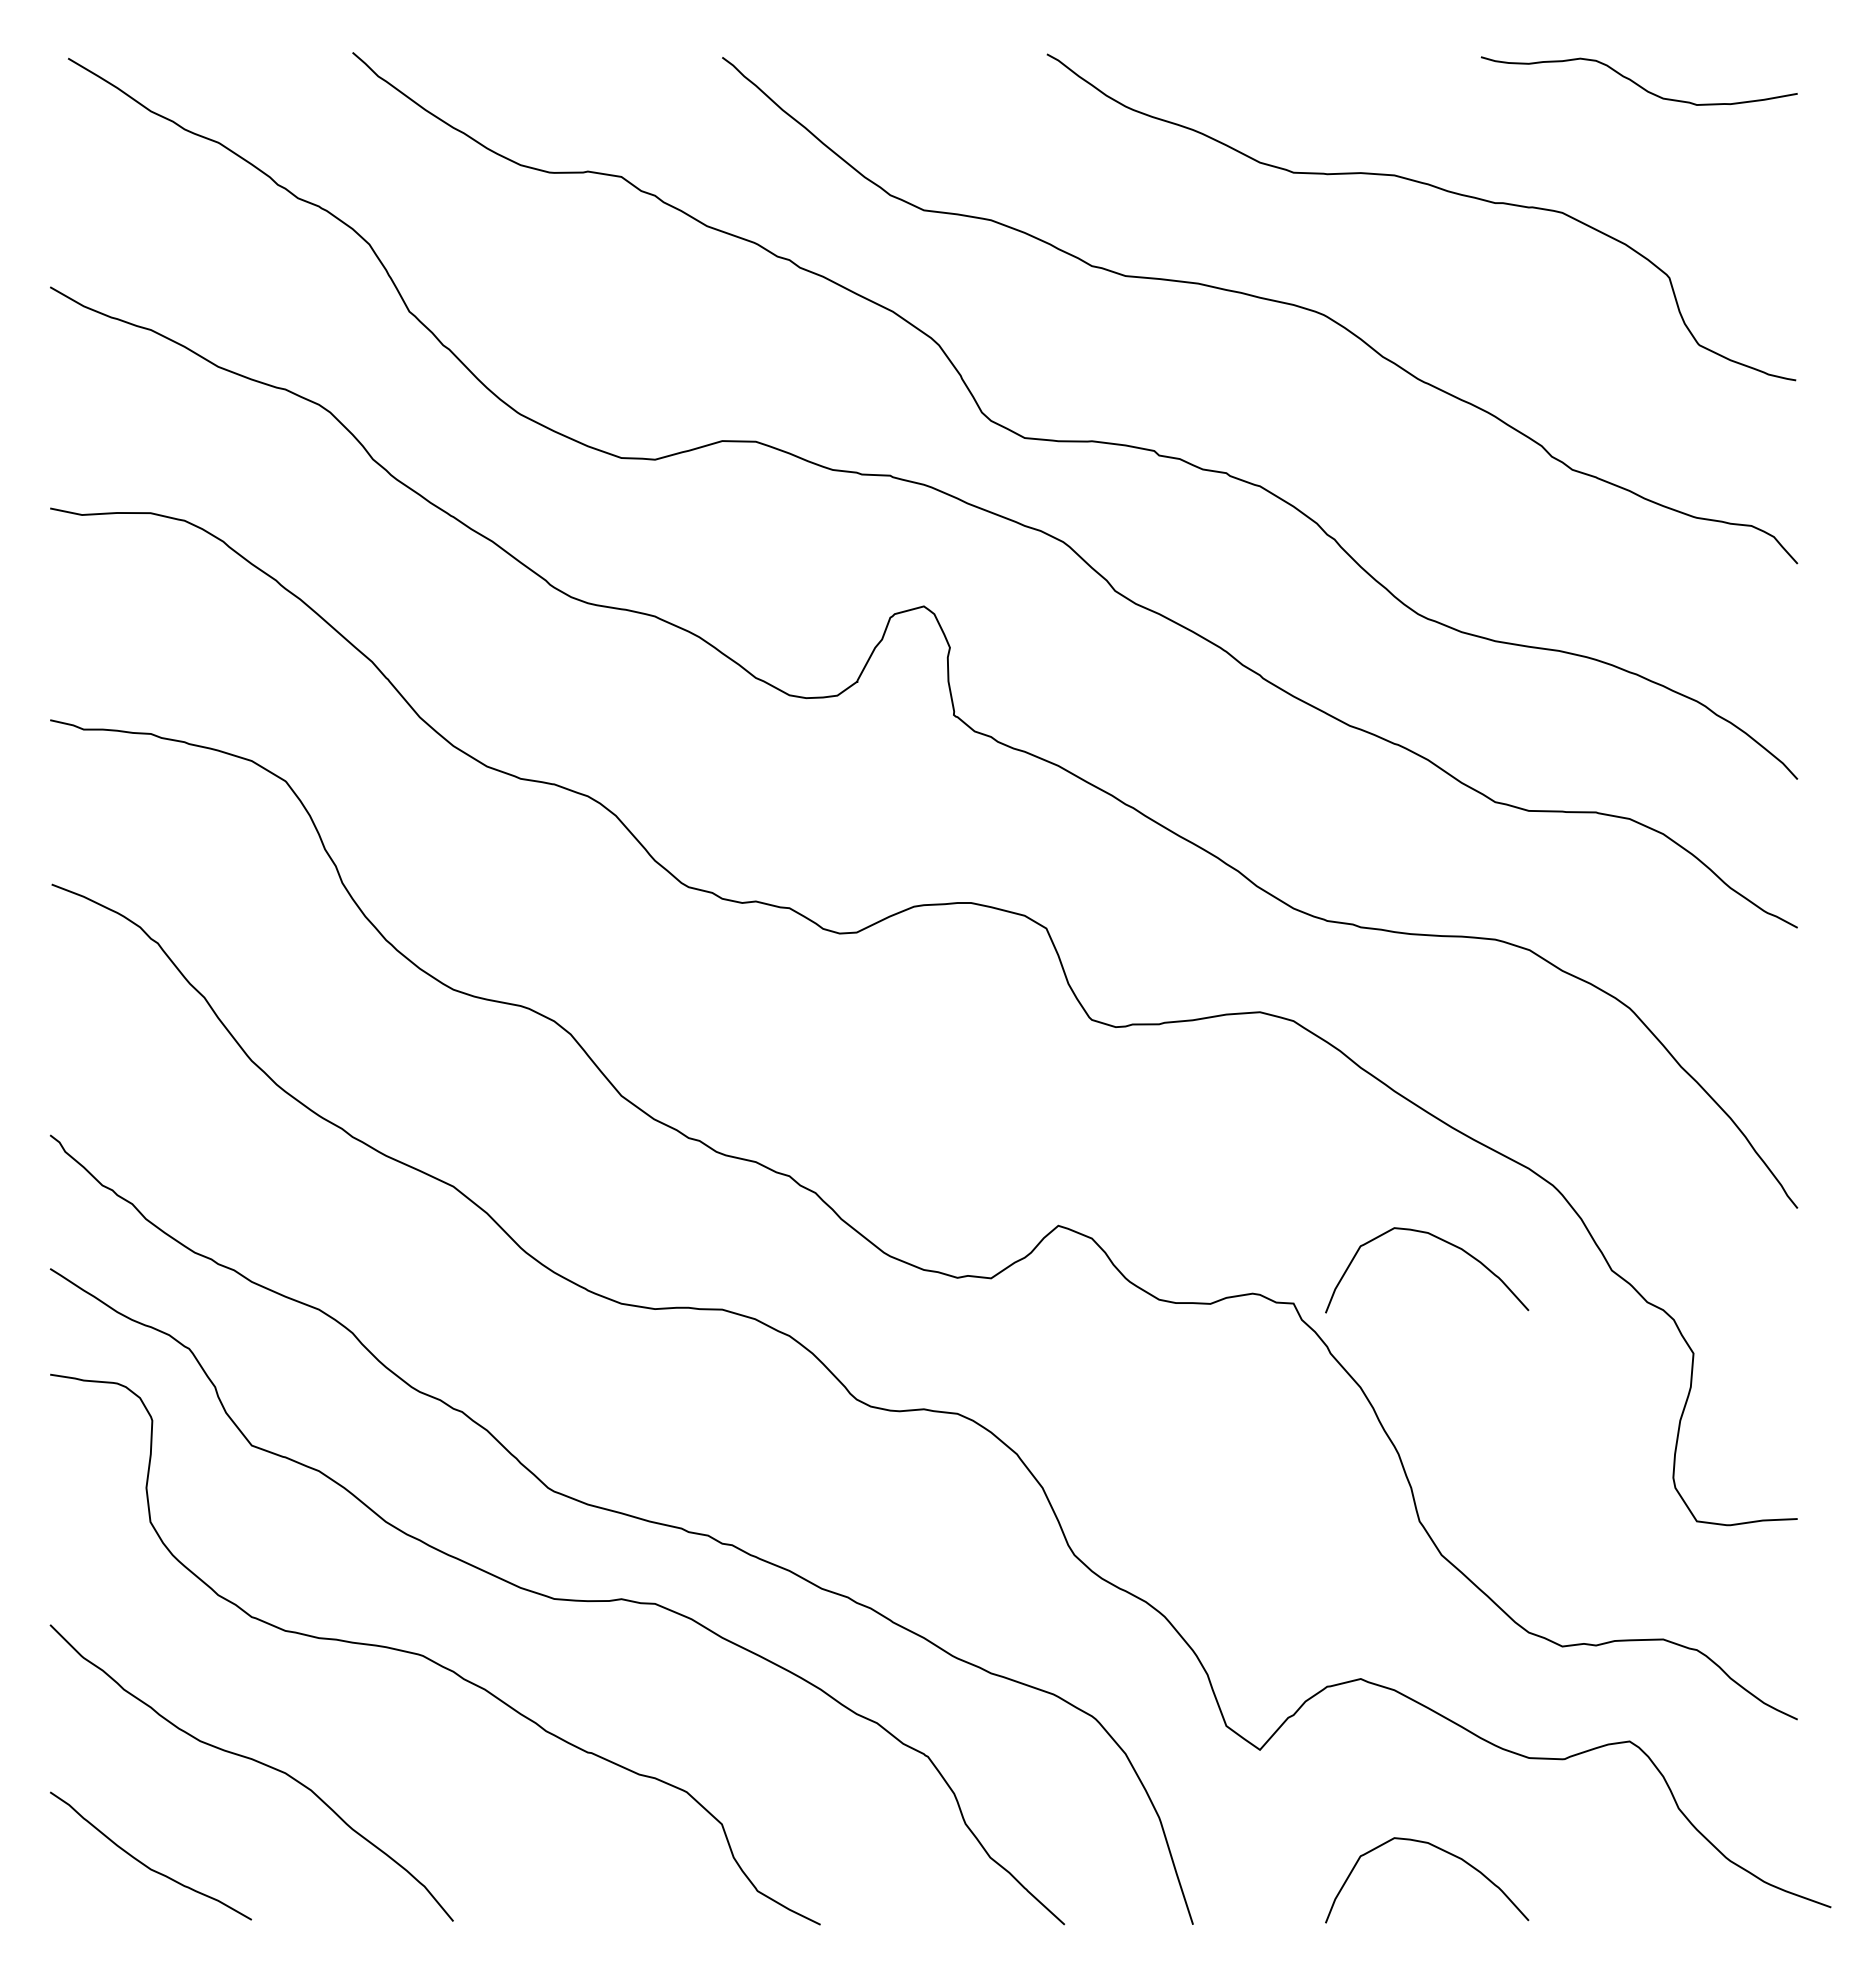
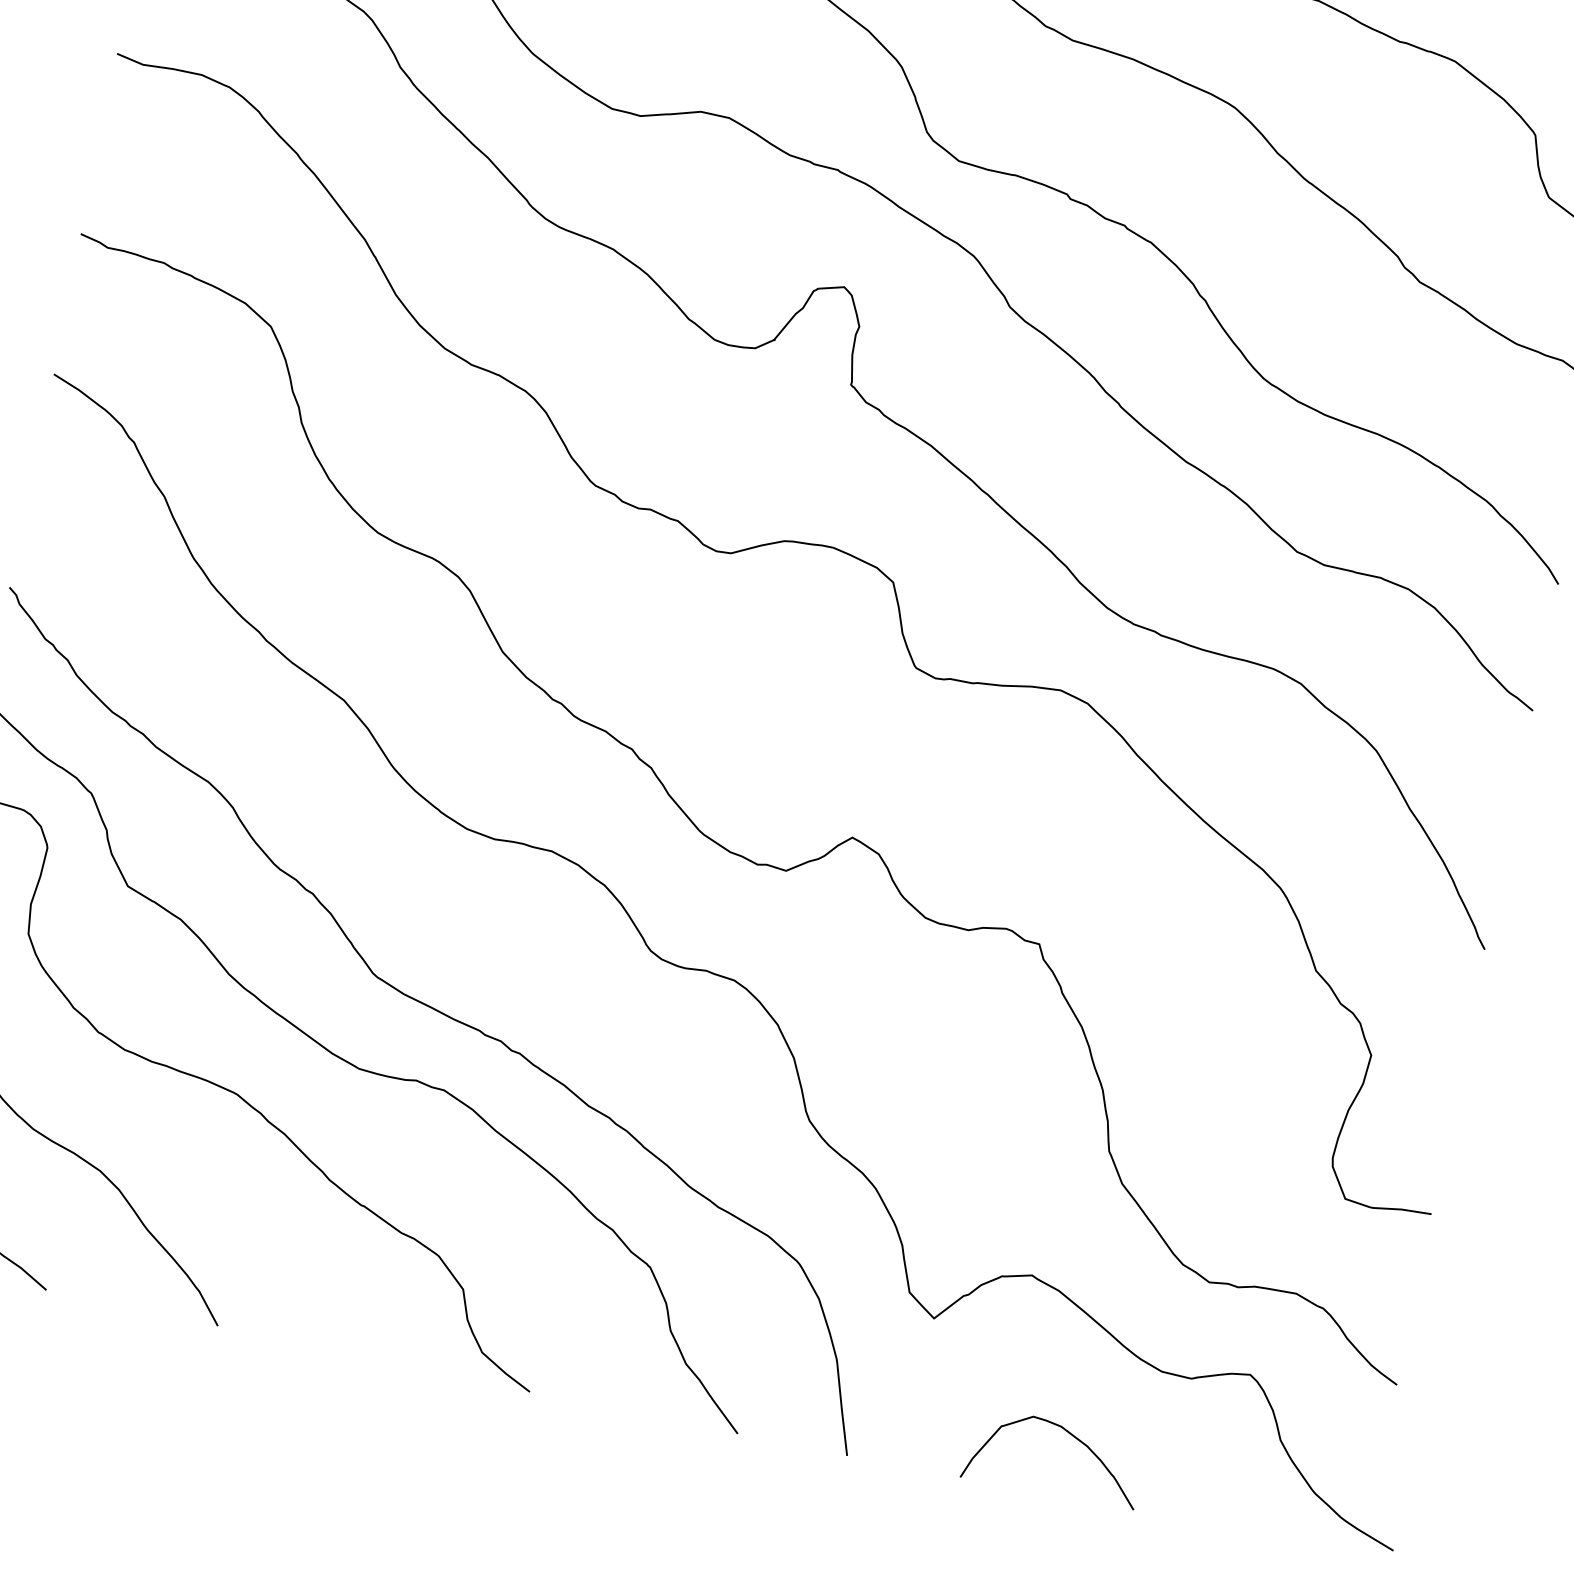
curve: (1441, 1240) -> (1176, 915), removed

